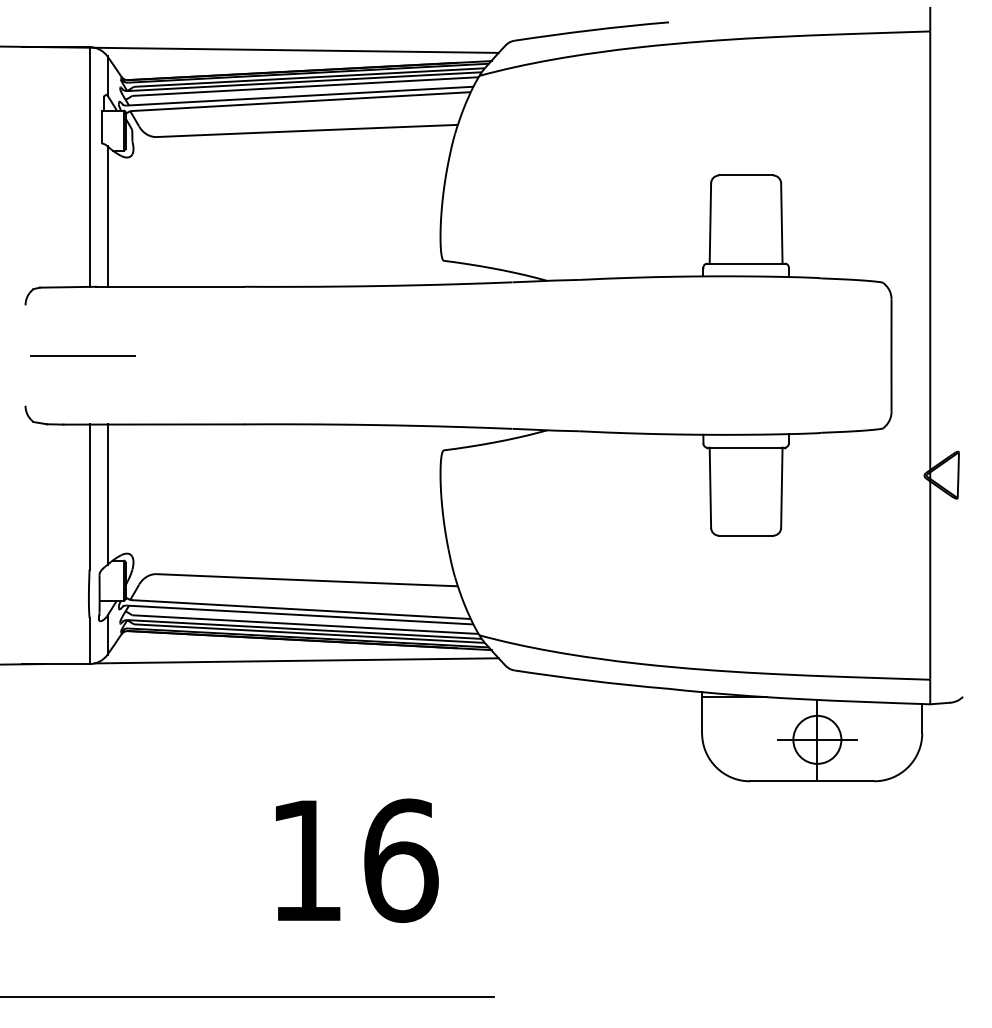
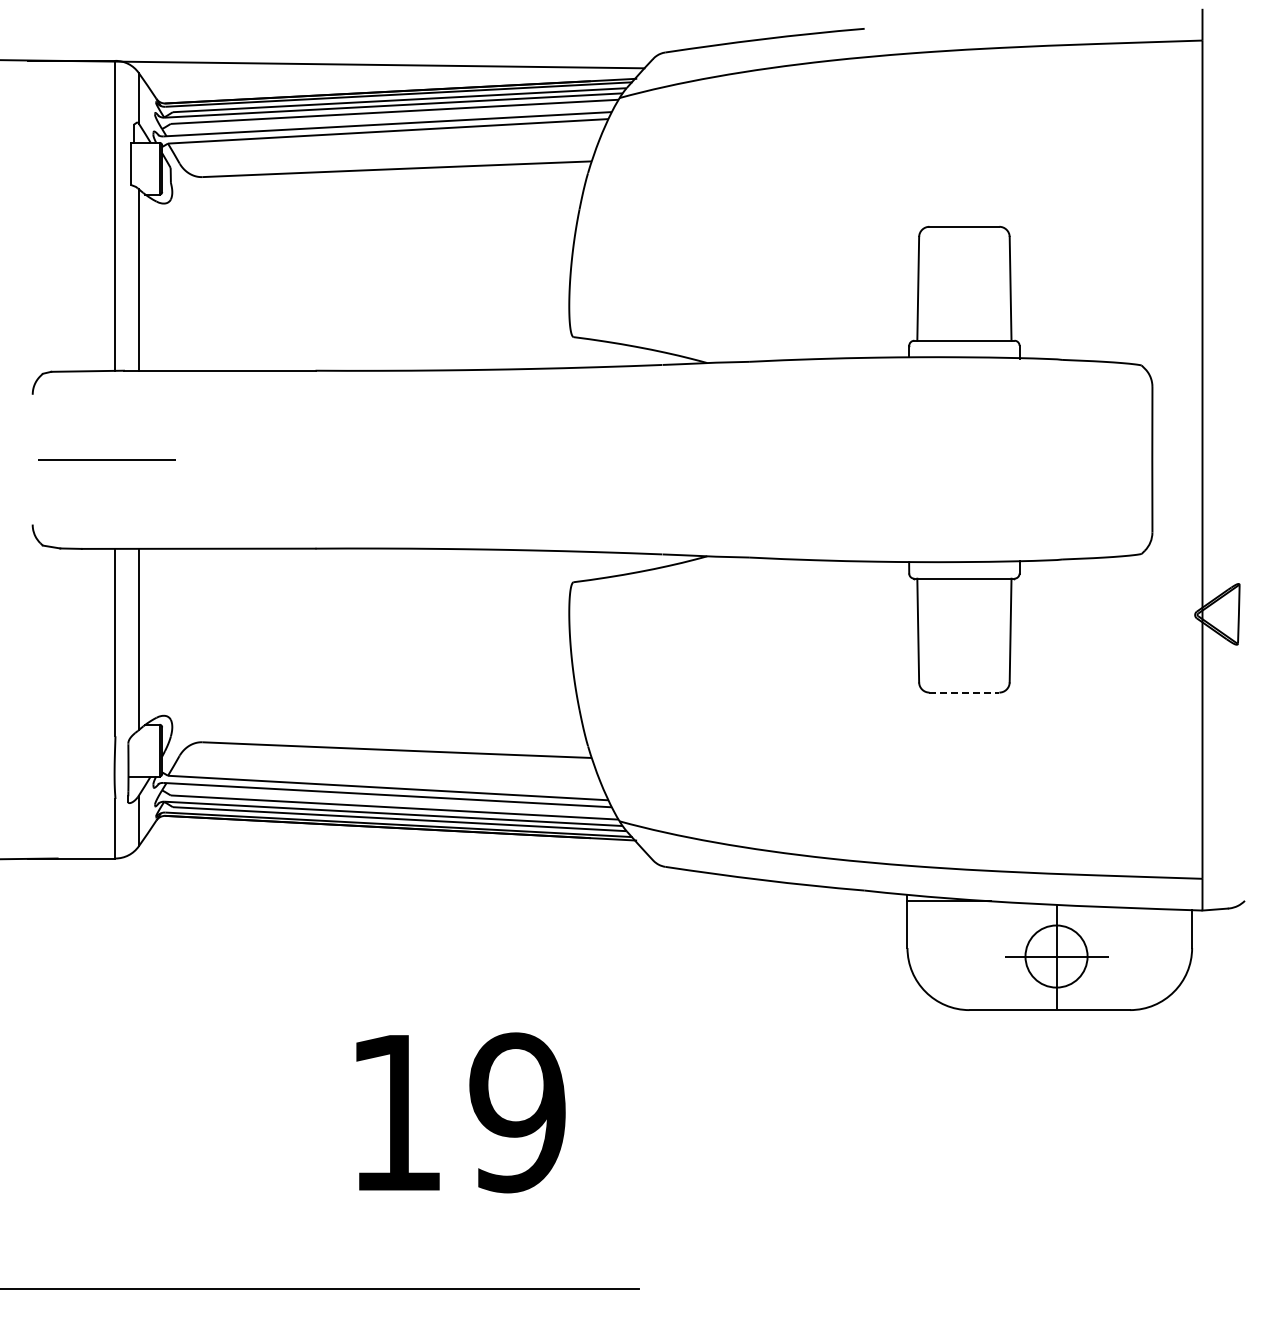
line: (746, 535) -> (964, 692), solid -> dashed
line: (296, 660) -> (383, 854), removed
text: (401, 860) -> (518, 1112), 16 -> 19

